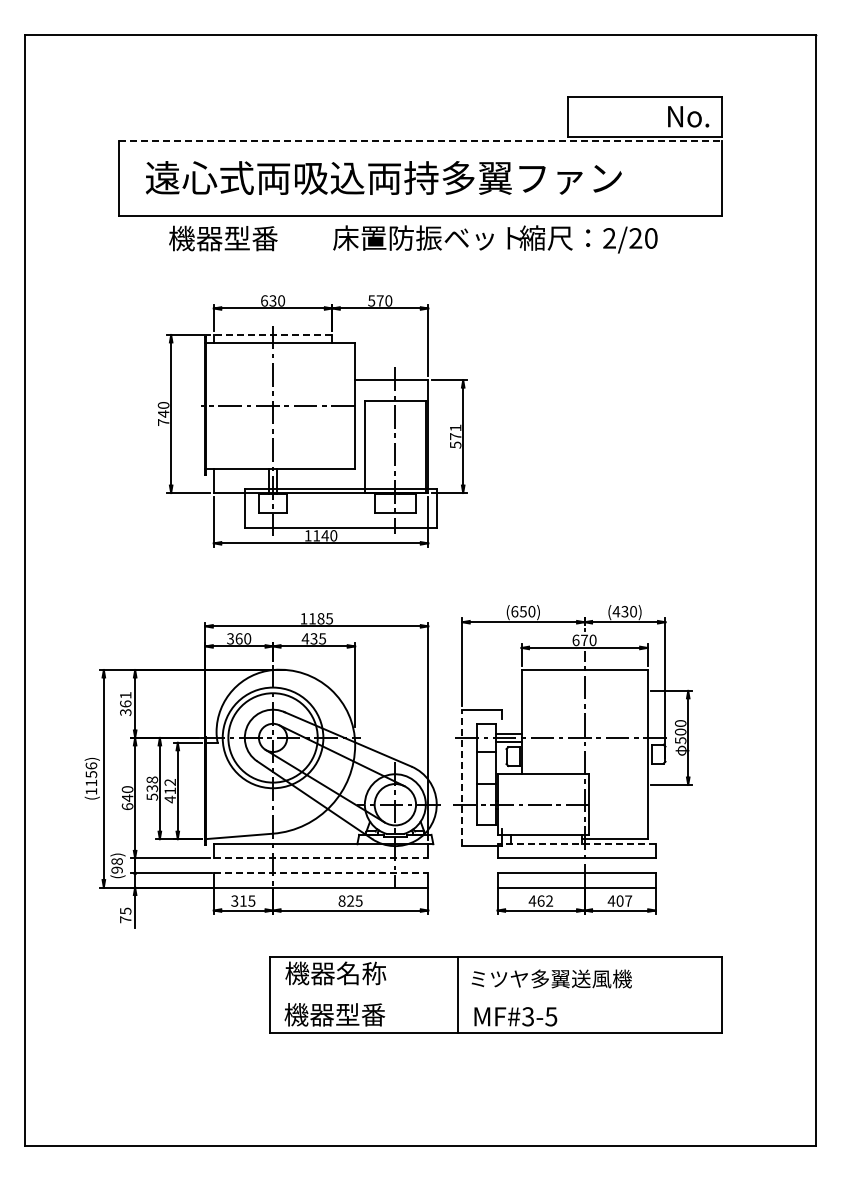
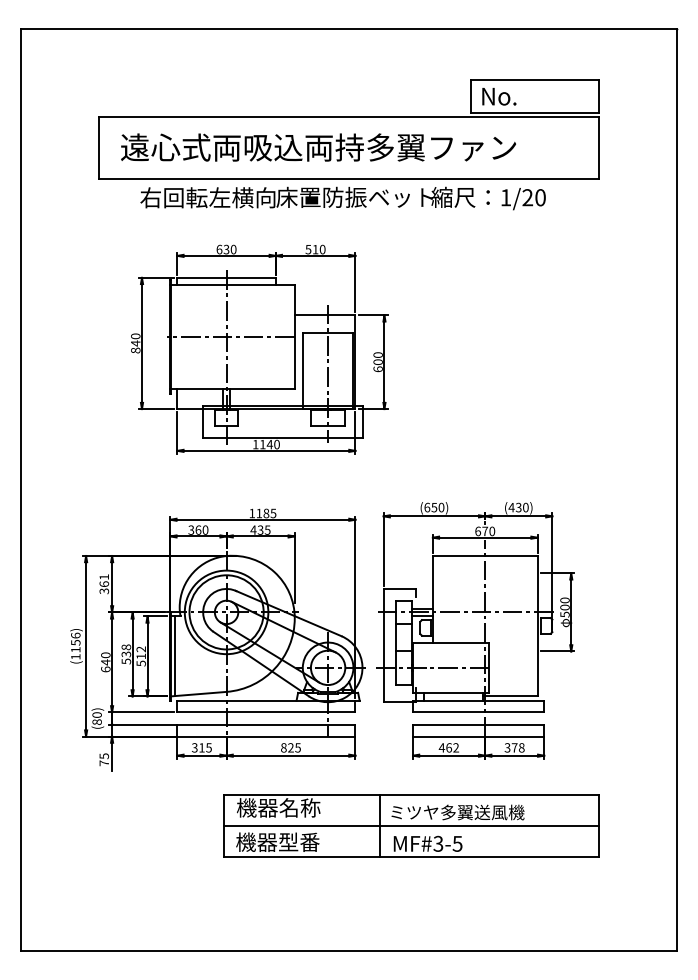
text: (688, 116) -> (499, 96), moved
line: (420, 141) -> (349, 117), dashed -> solid
text: (250, 238) -> (207, 197), 機器型番 -> 右回転左横向
text: (609, 238) -> (505, 197), 2/20 -> 1/20
text: (379, 300) -> (314, 249), 570 -> 510
line: (272, 334) -> (226, 277), dashed -> solid
text: (163, 422) -> (135, 350), 740 -> 840
text: (455, 436) -> (378, 362), 571 -> 600
line: (462, 777) -> (383, 645), dashed -> solid
line: (210, 790) -> (174, 656), added
text: (170, 799) -> (141, 663), 412 -> 512
line: (576, 844) -> (478, 700), dashed -> solid
line: (321, 858) -> (266, 712), dashed -> solid
text: (116, 865) -> (96, 718), (98) -> (80)
line: (321, 873) -> (266, 724), dashed -> solid
text: (619, 900) -> (514, 747), 407 -> 378
line: (495, 995) -> (411, 826), added

